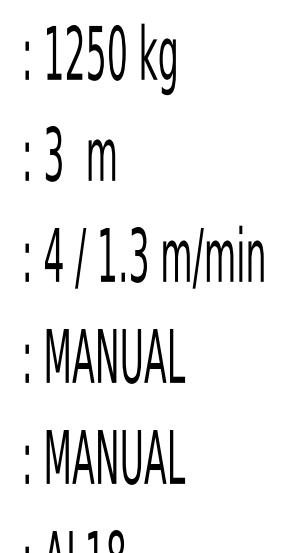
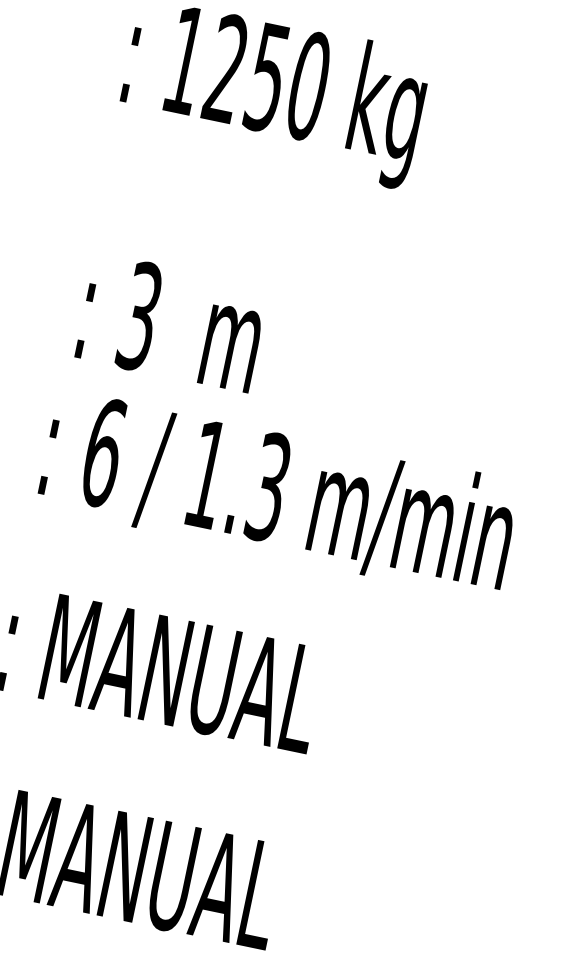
text: (70, 153) -> (172, 322), moved
text: (53, 254) -> (103, 451), 4 -> 6

